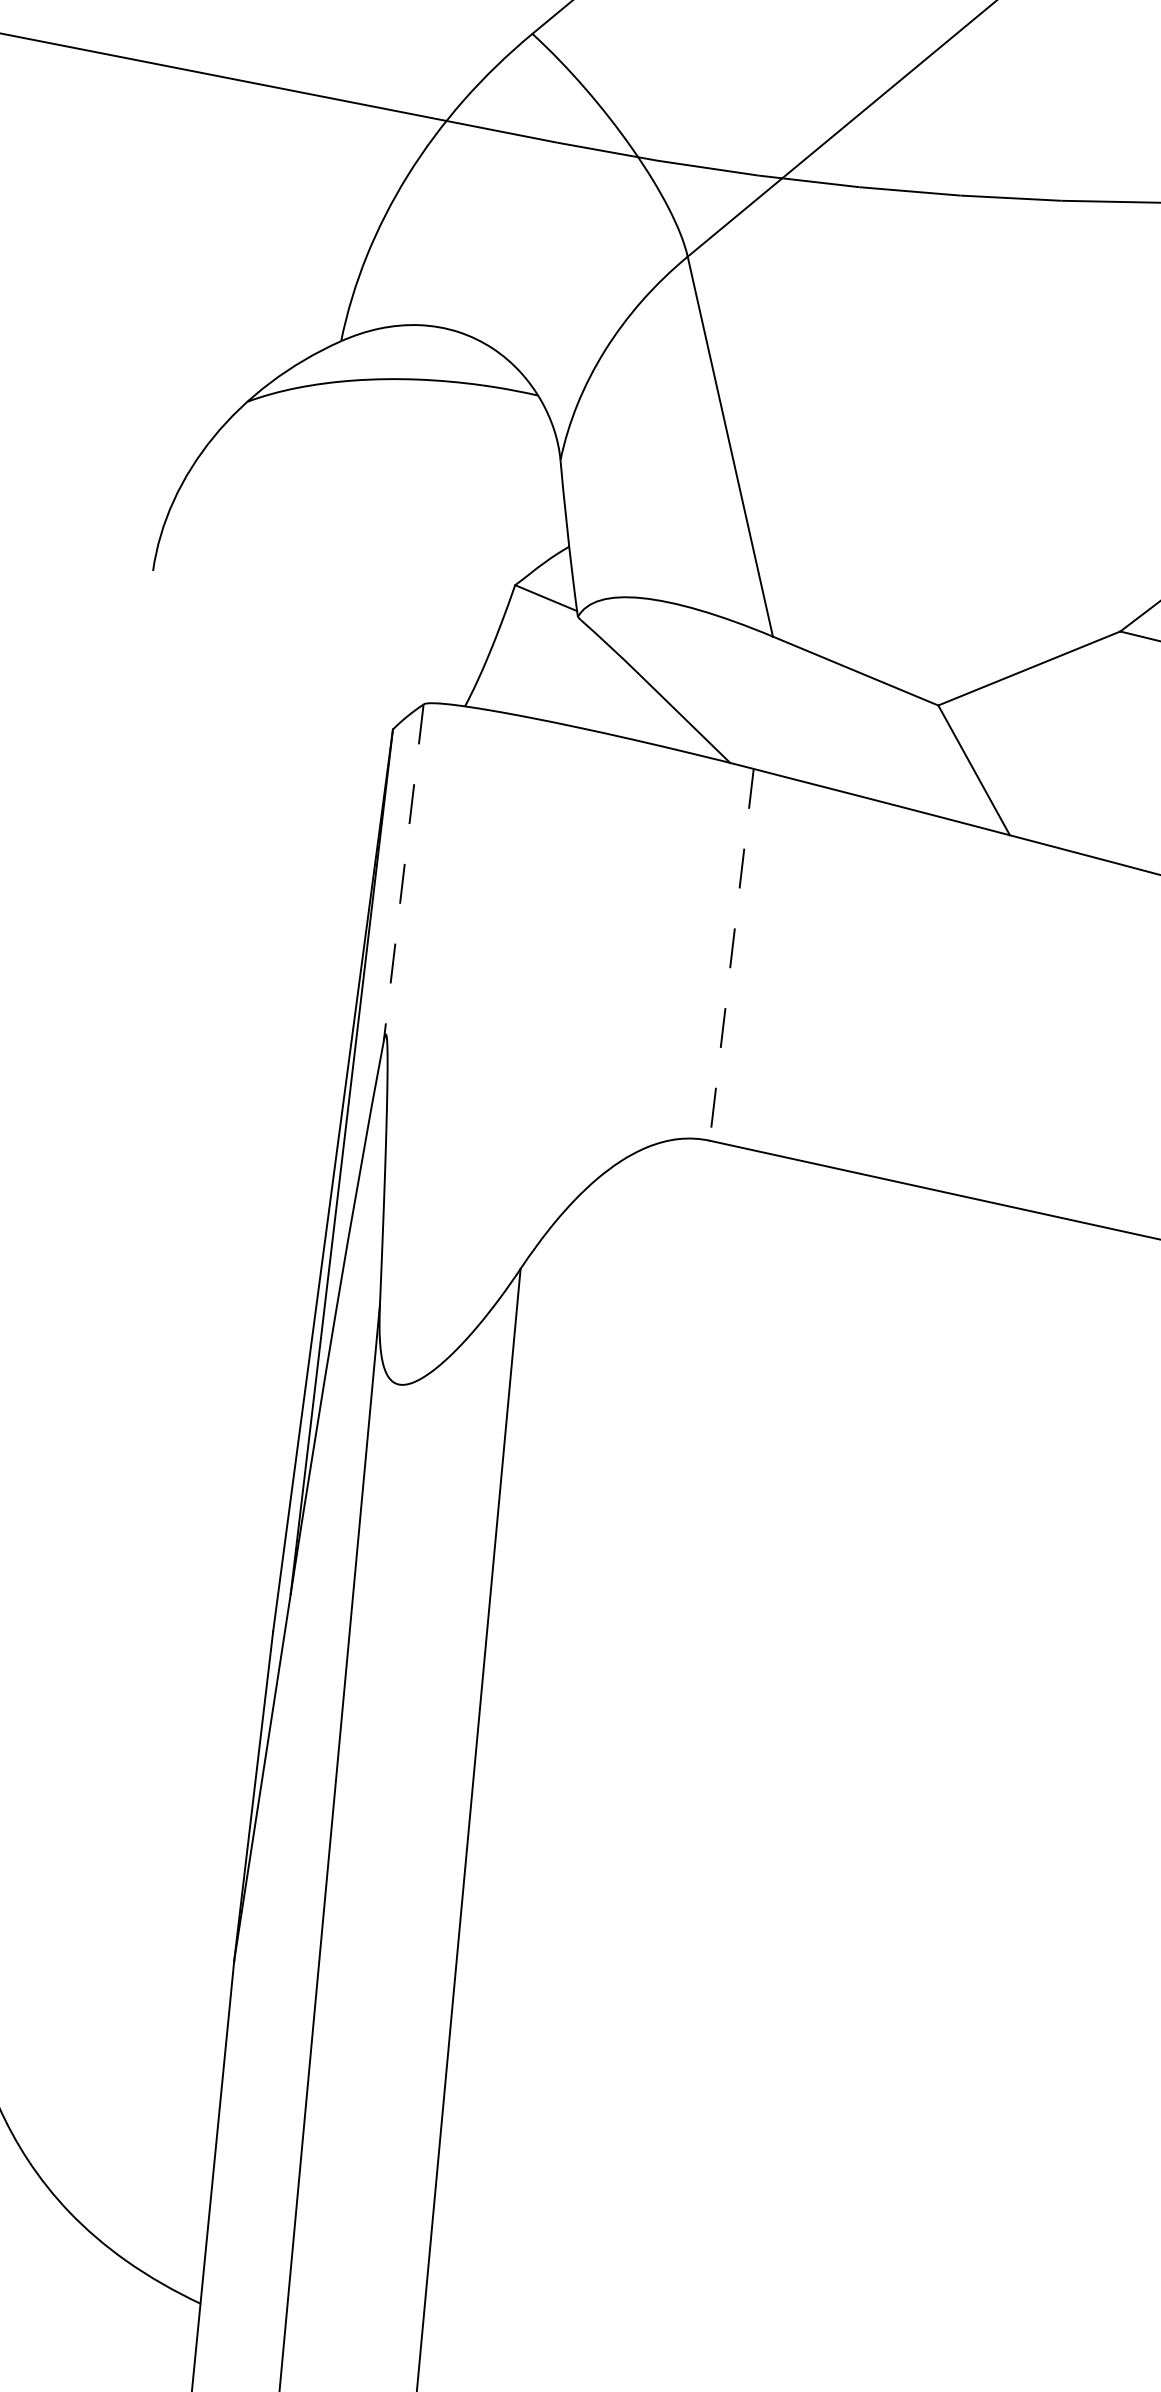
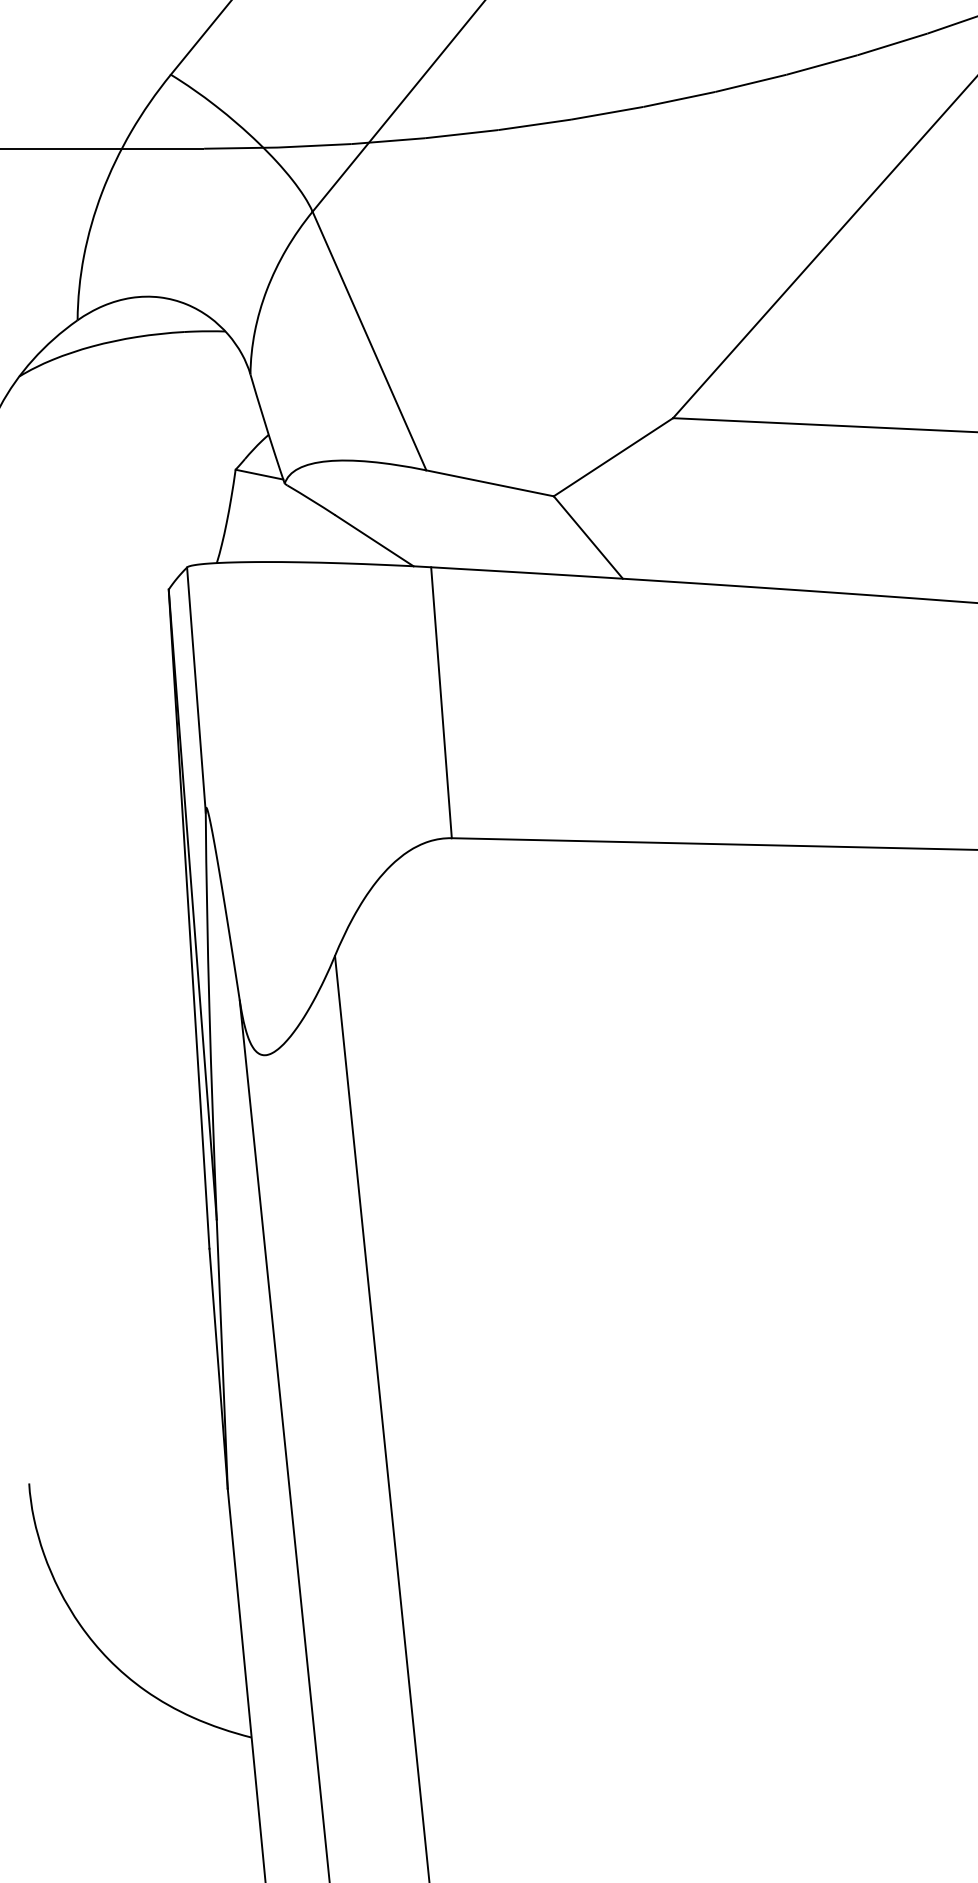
line: (403, 873) -> (196, 690), dashed -> solid
line: (731, 954) -> (441, 702), dashed -> solid

